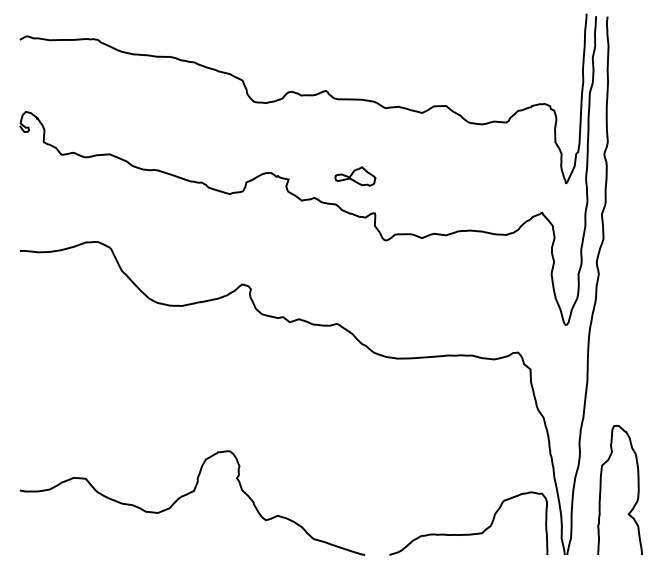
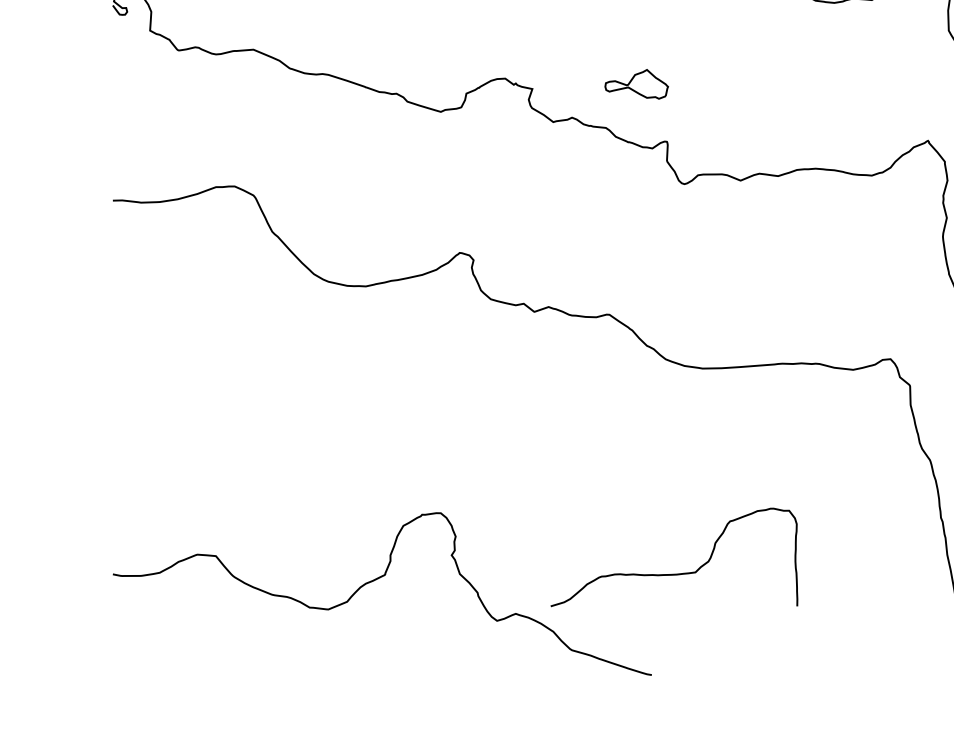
curve: (468, 533) -> (674, 572), moved

